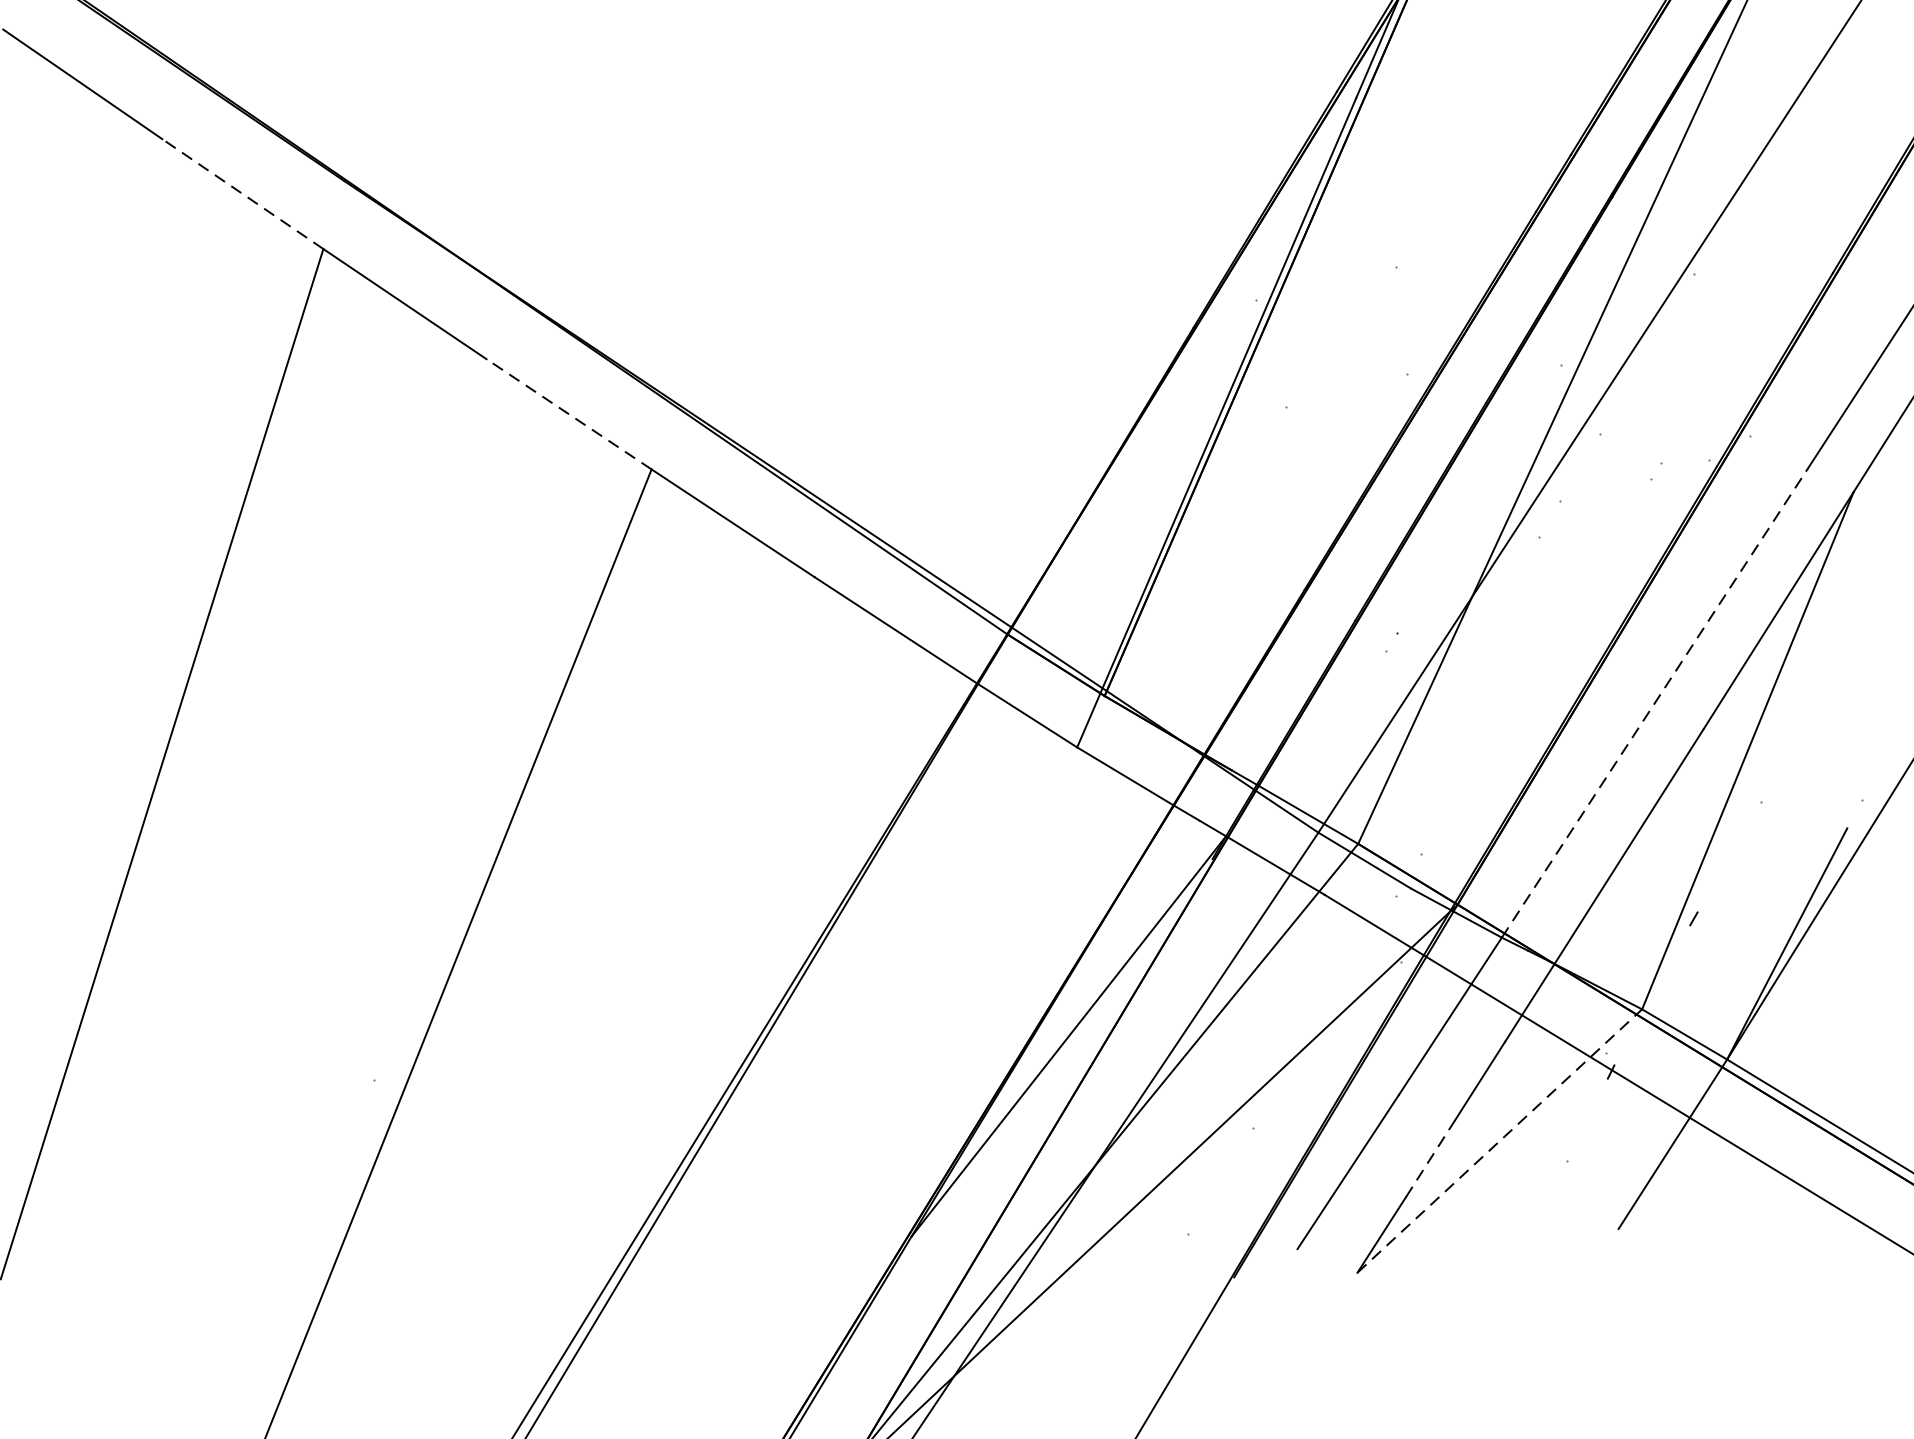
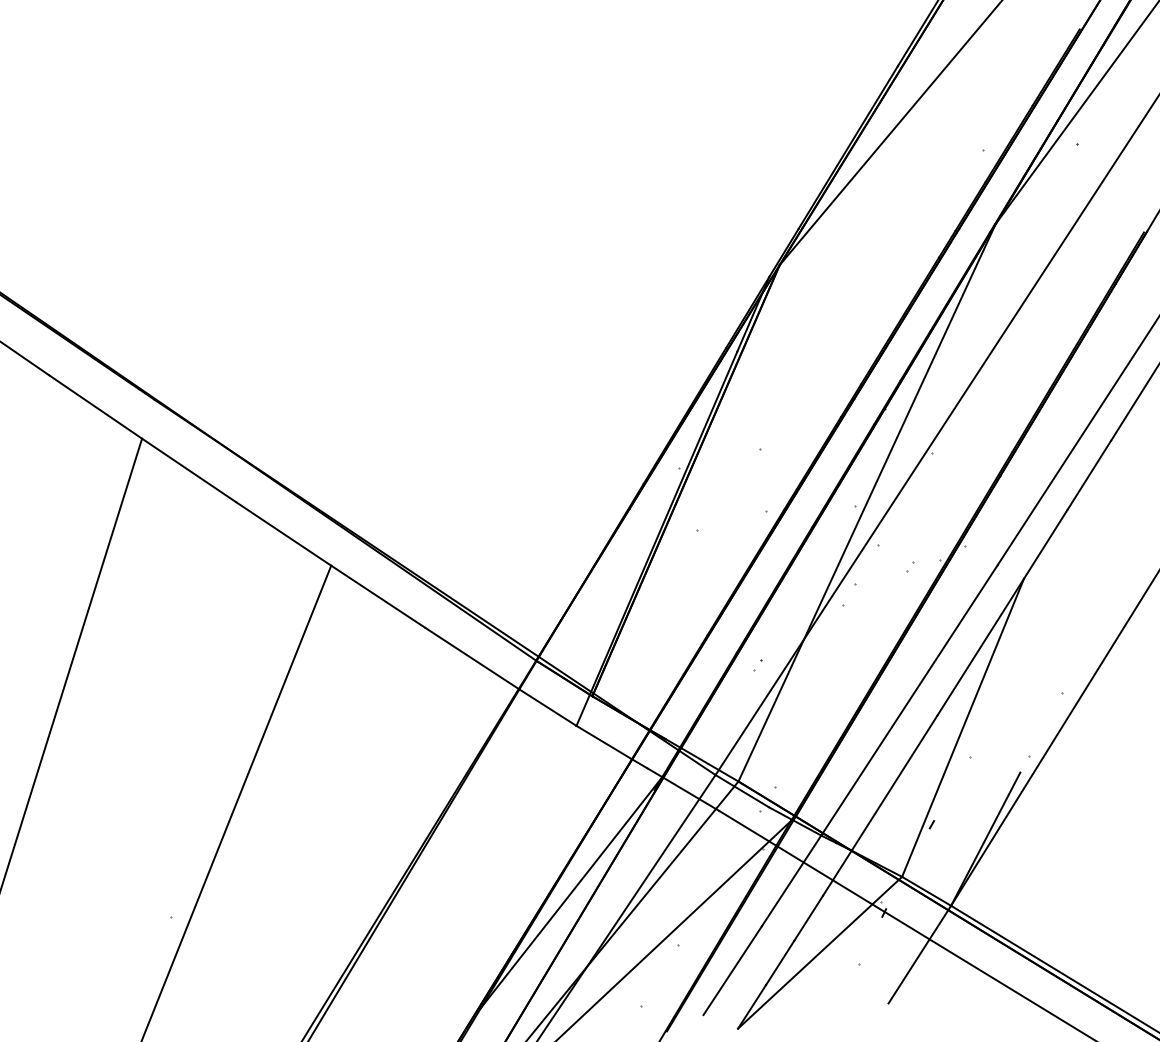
line: (242, 193) -> (95, 406), dashed -> solid
line: (568, 413) -> (283, 533), dashed -> solid
line: (1654, 701) -> (909, 699), dashed -> solid
line: (1500, 1140) -> (820, 952), dashed -> solid
line: (1431, 1157) -> (780, 962), dashed -> solid

